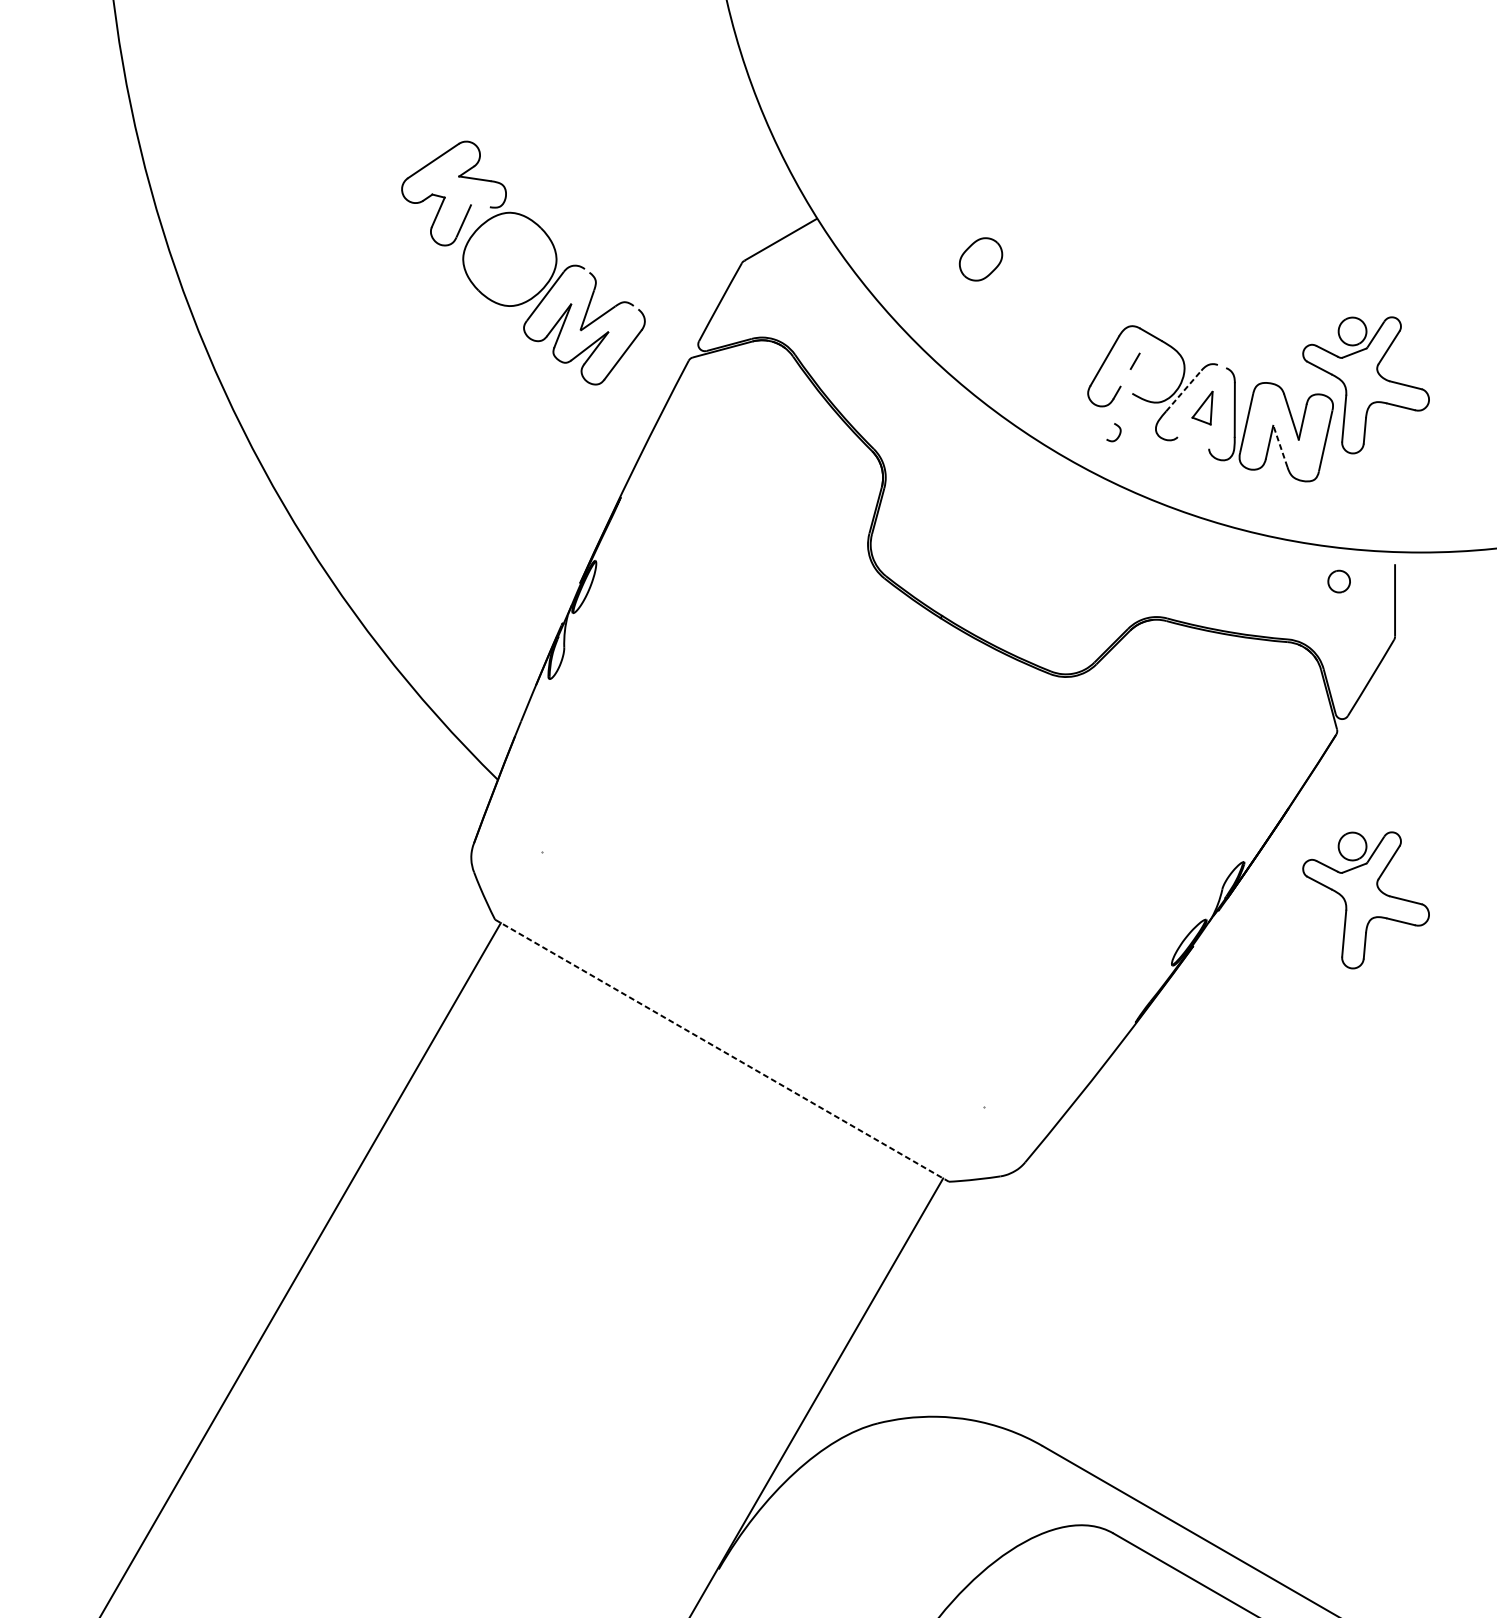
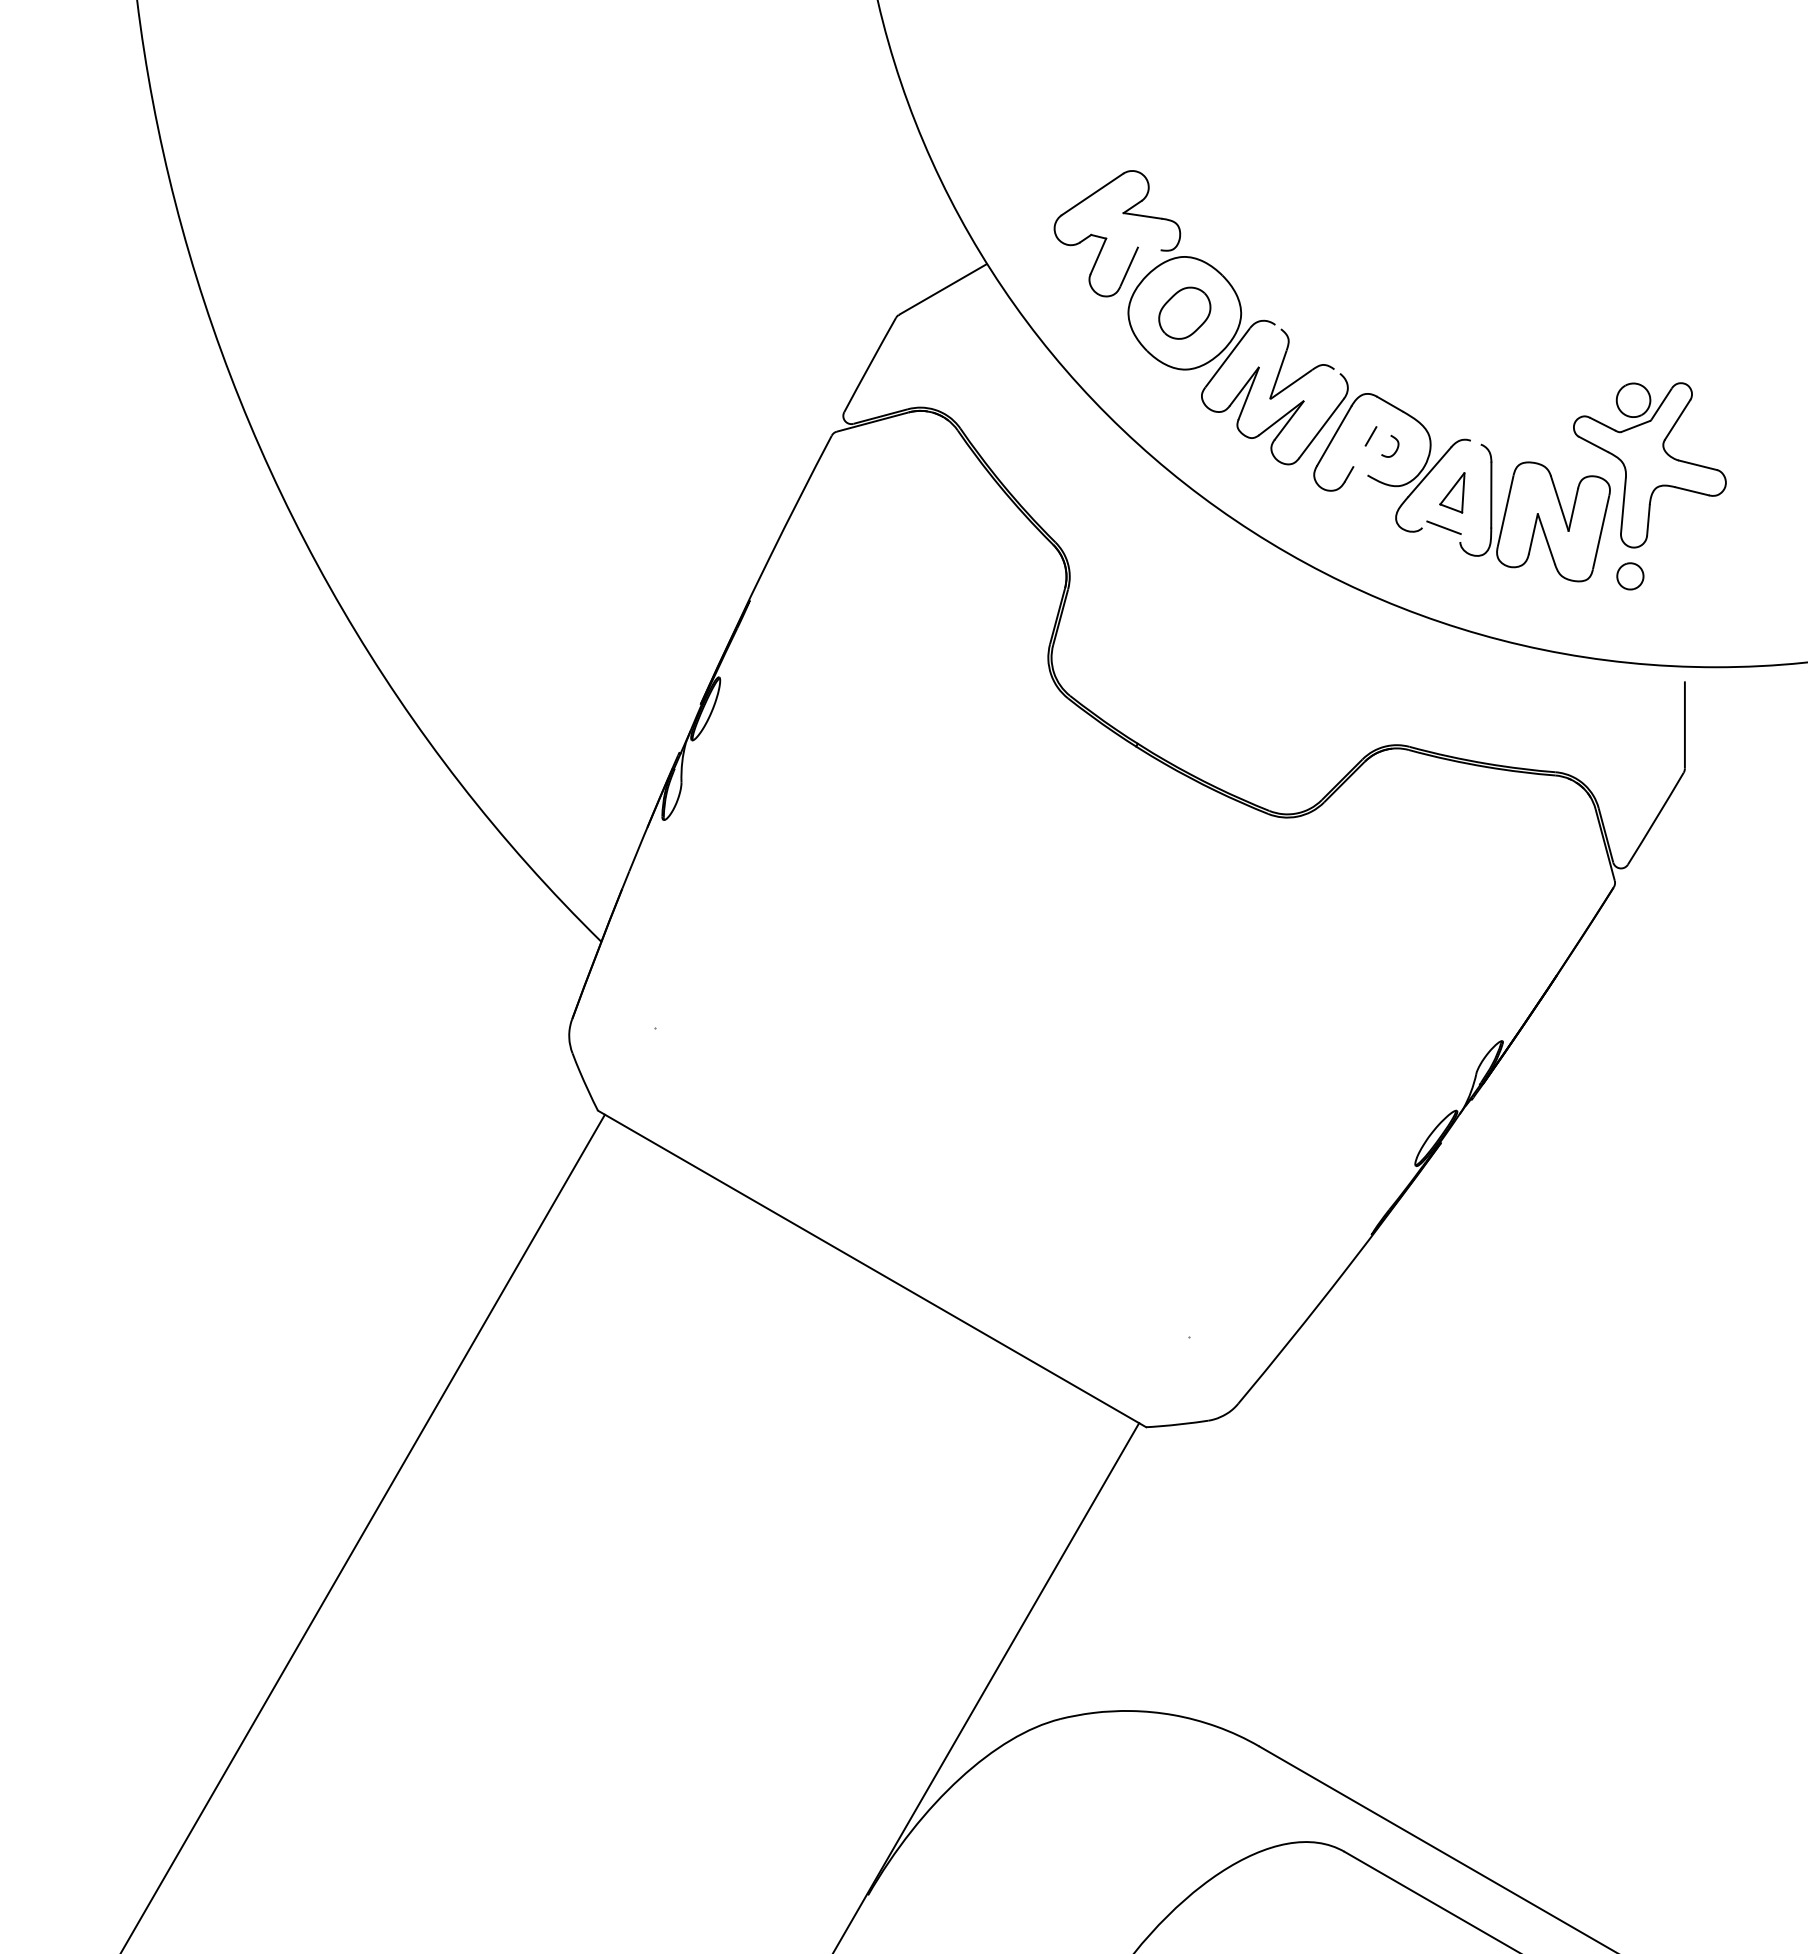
part: (522, 262) -> (1200, 317), moved
line: (1184, 390) -> (1430, 471), dashed -> solid
curve: (1119, 434) -> (1396, 448), moved
line: (1195, 436) -> (1443, 527), added
line: (1280, 445) -> (1546, 538), dashed -> solid
part: (1339, 581) -> (1630, 576), moved
part: (1365, 900) -> (1649, 1087), removed
line: (722, 1050) -> (872, 1268), dashed -> solid

